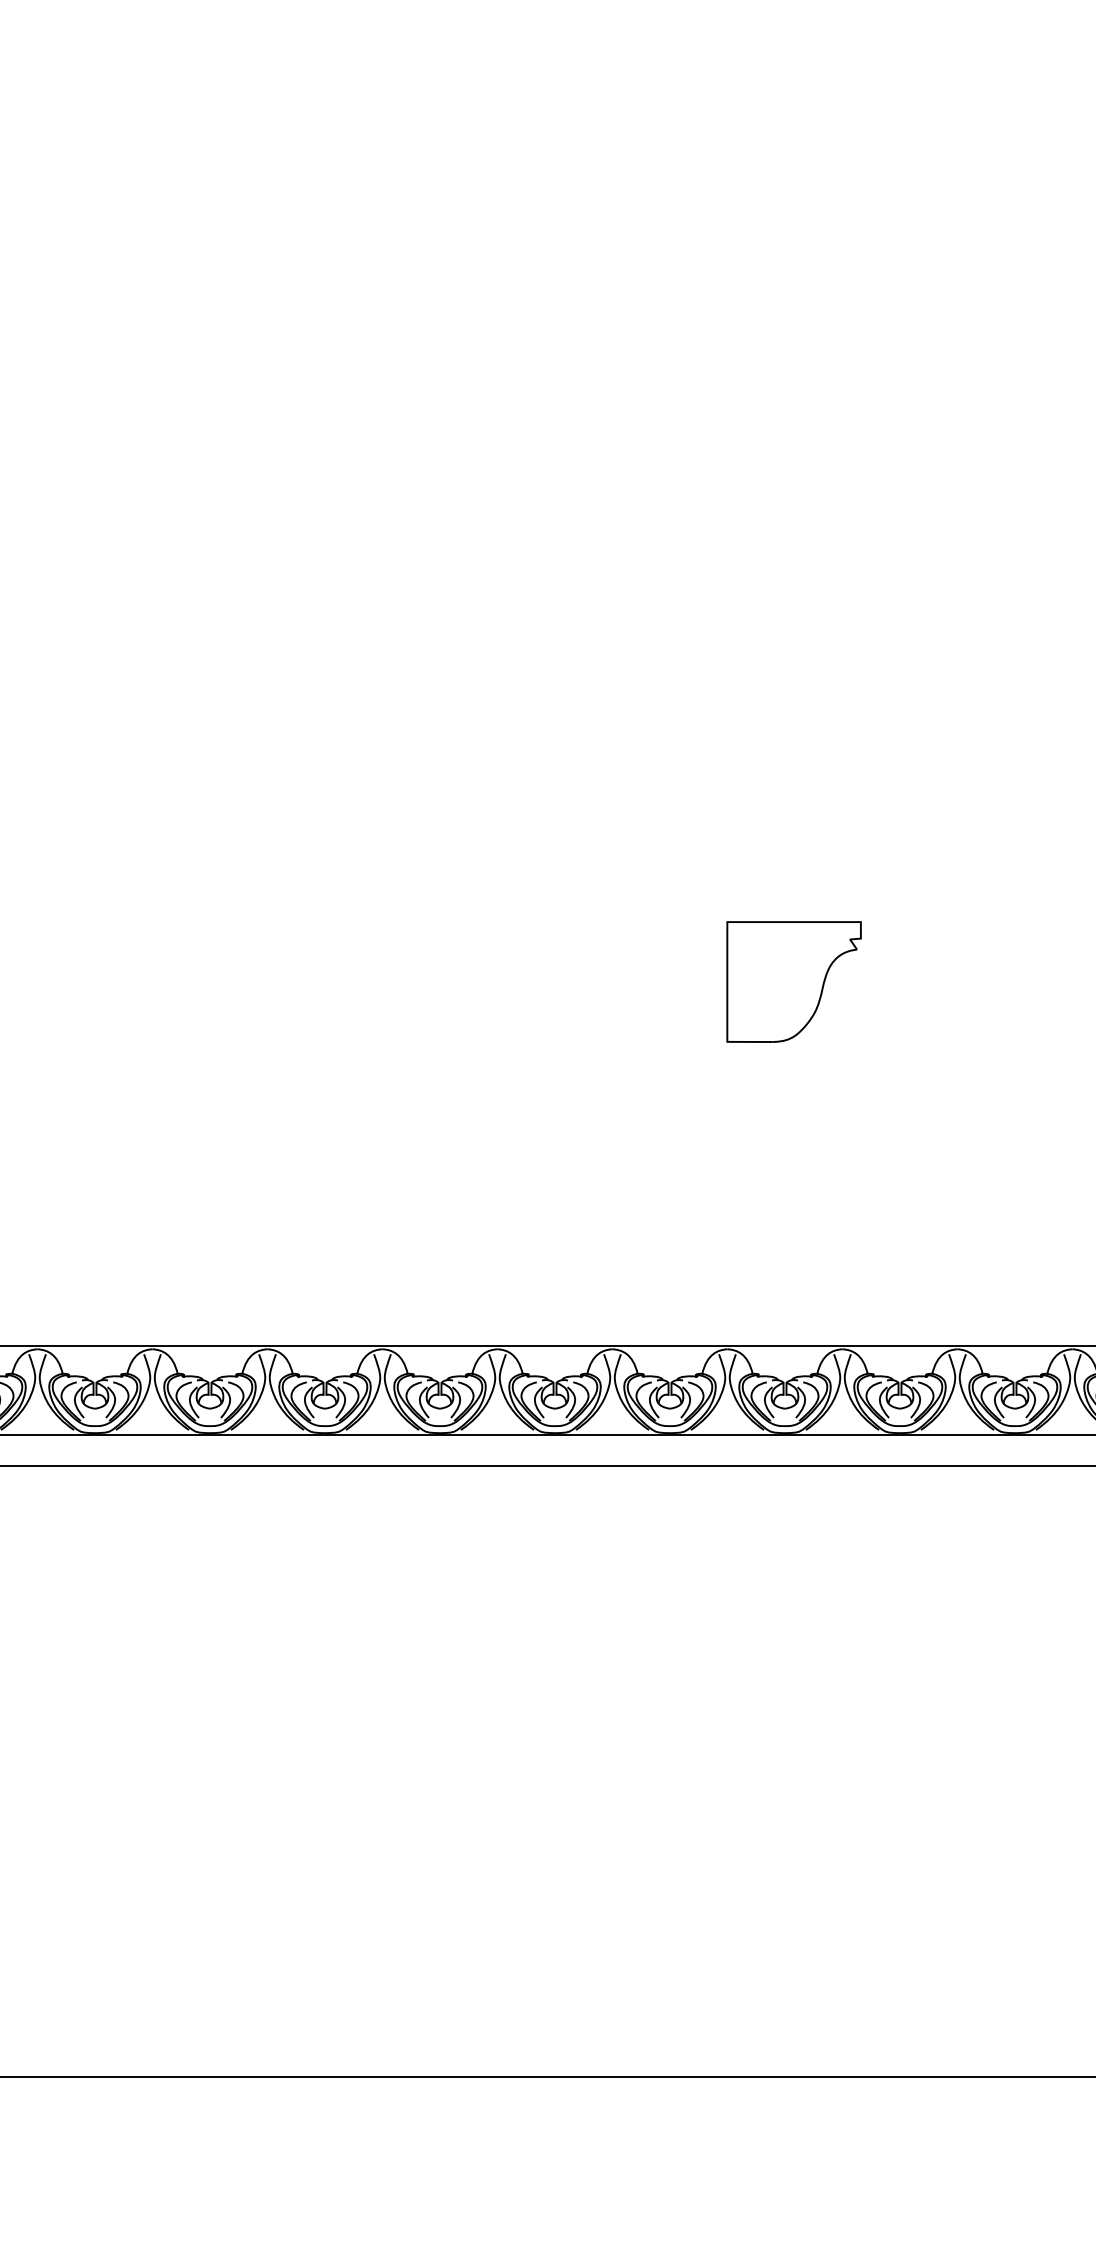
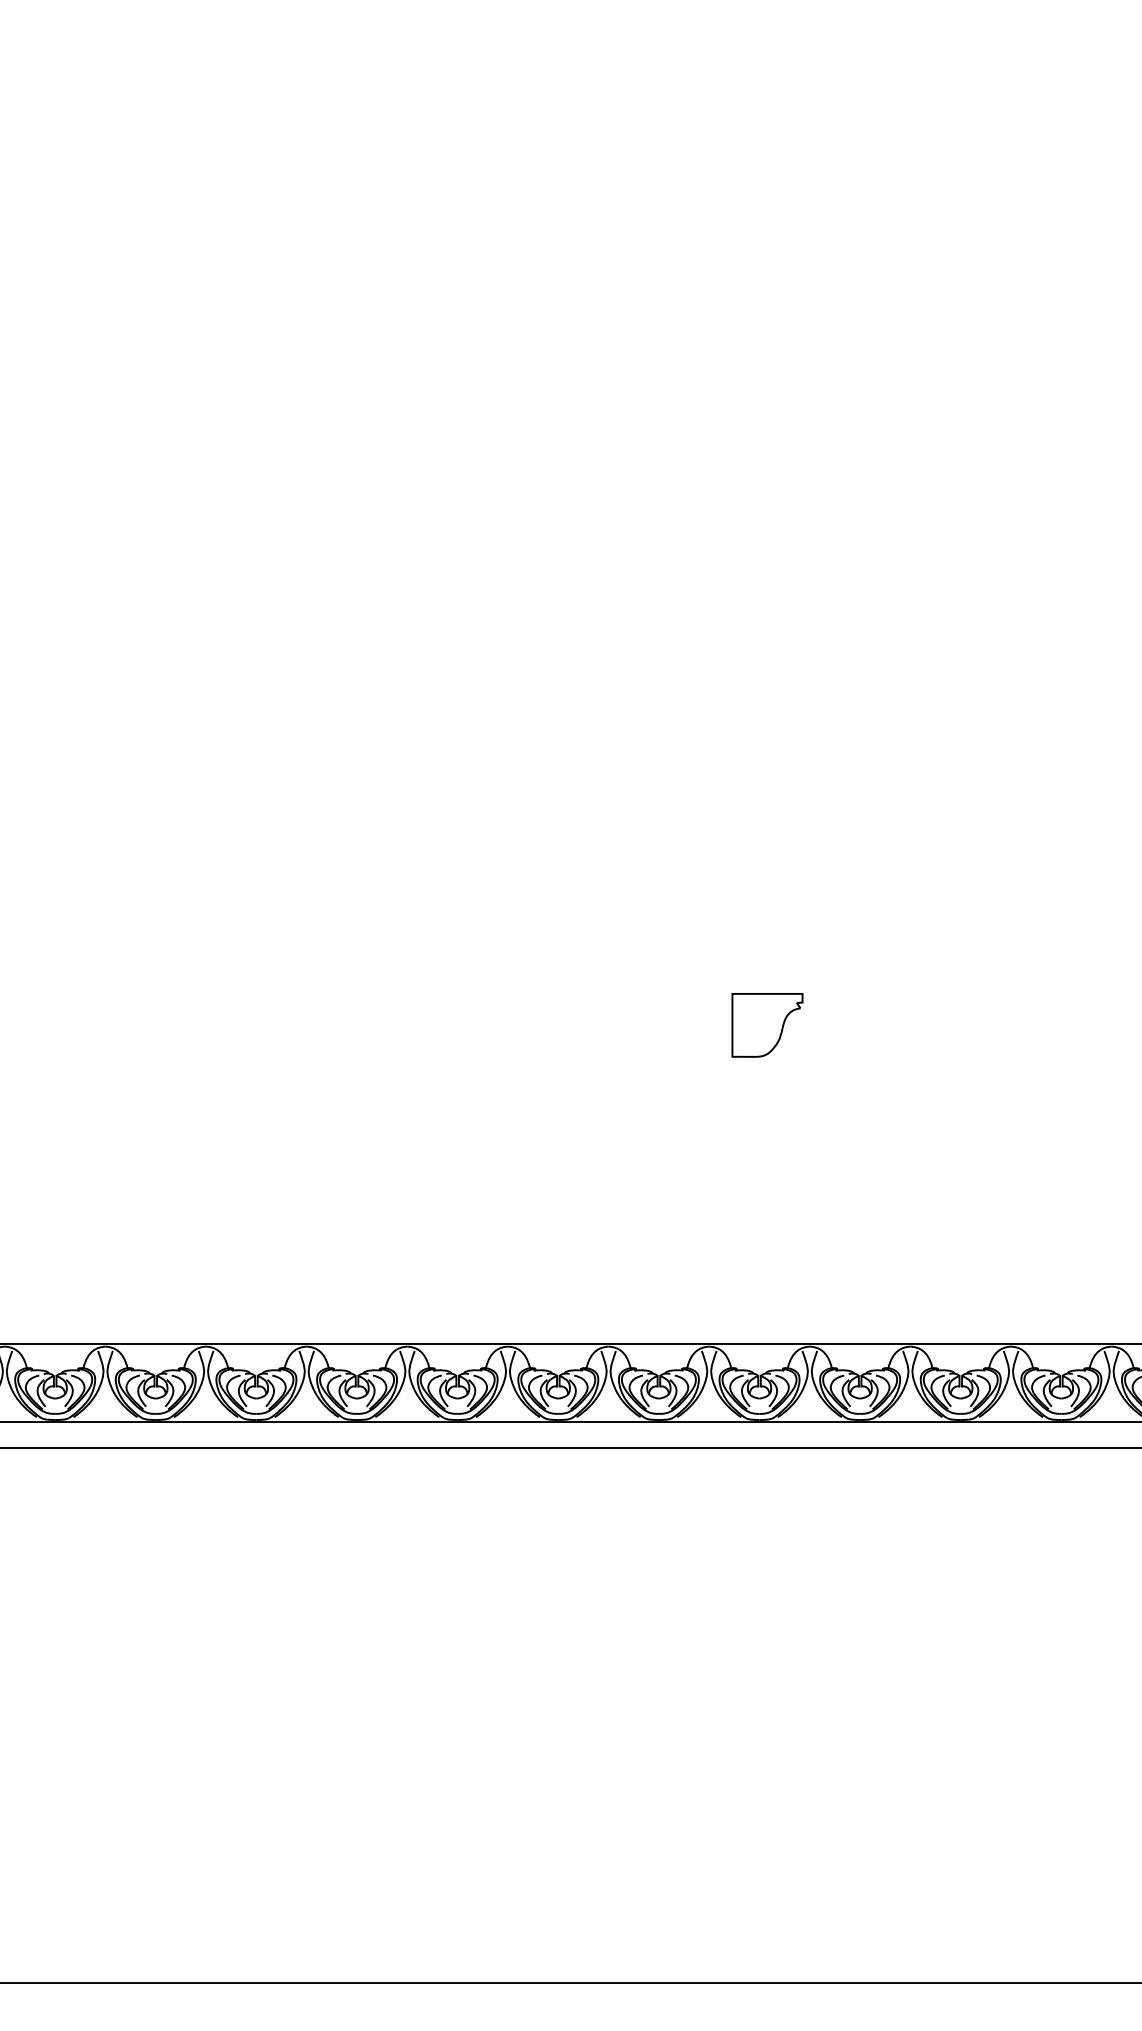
part: (794, 982) -> (767, 1025), size x0.6

